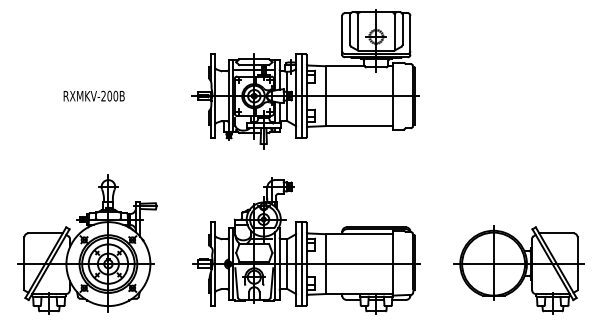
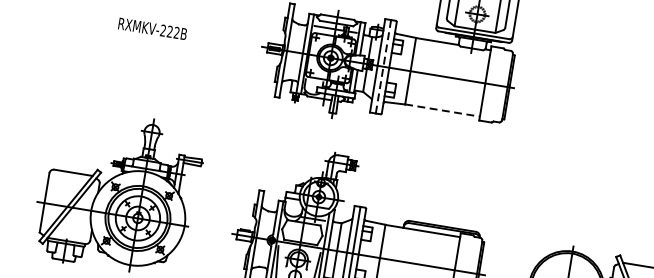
text: (112, 96) -> (173, 32), RXMKV-200B -> RXMKV-222B
line: (301, 96) -> (383, 67), solid -> dashed
line: (359, 125) -> (442, 109), solid -> dashed

